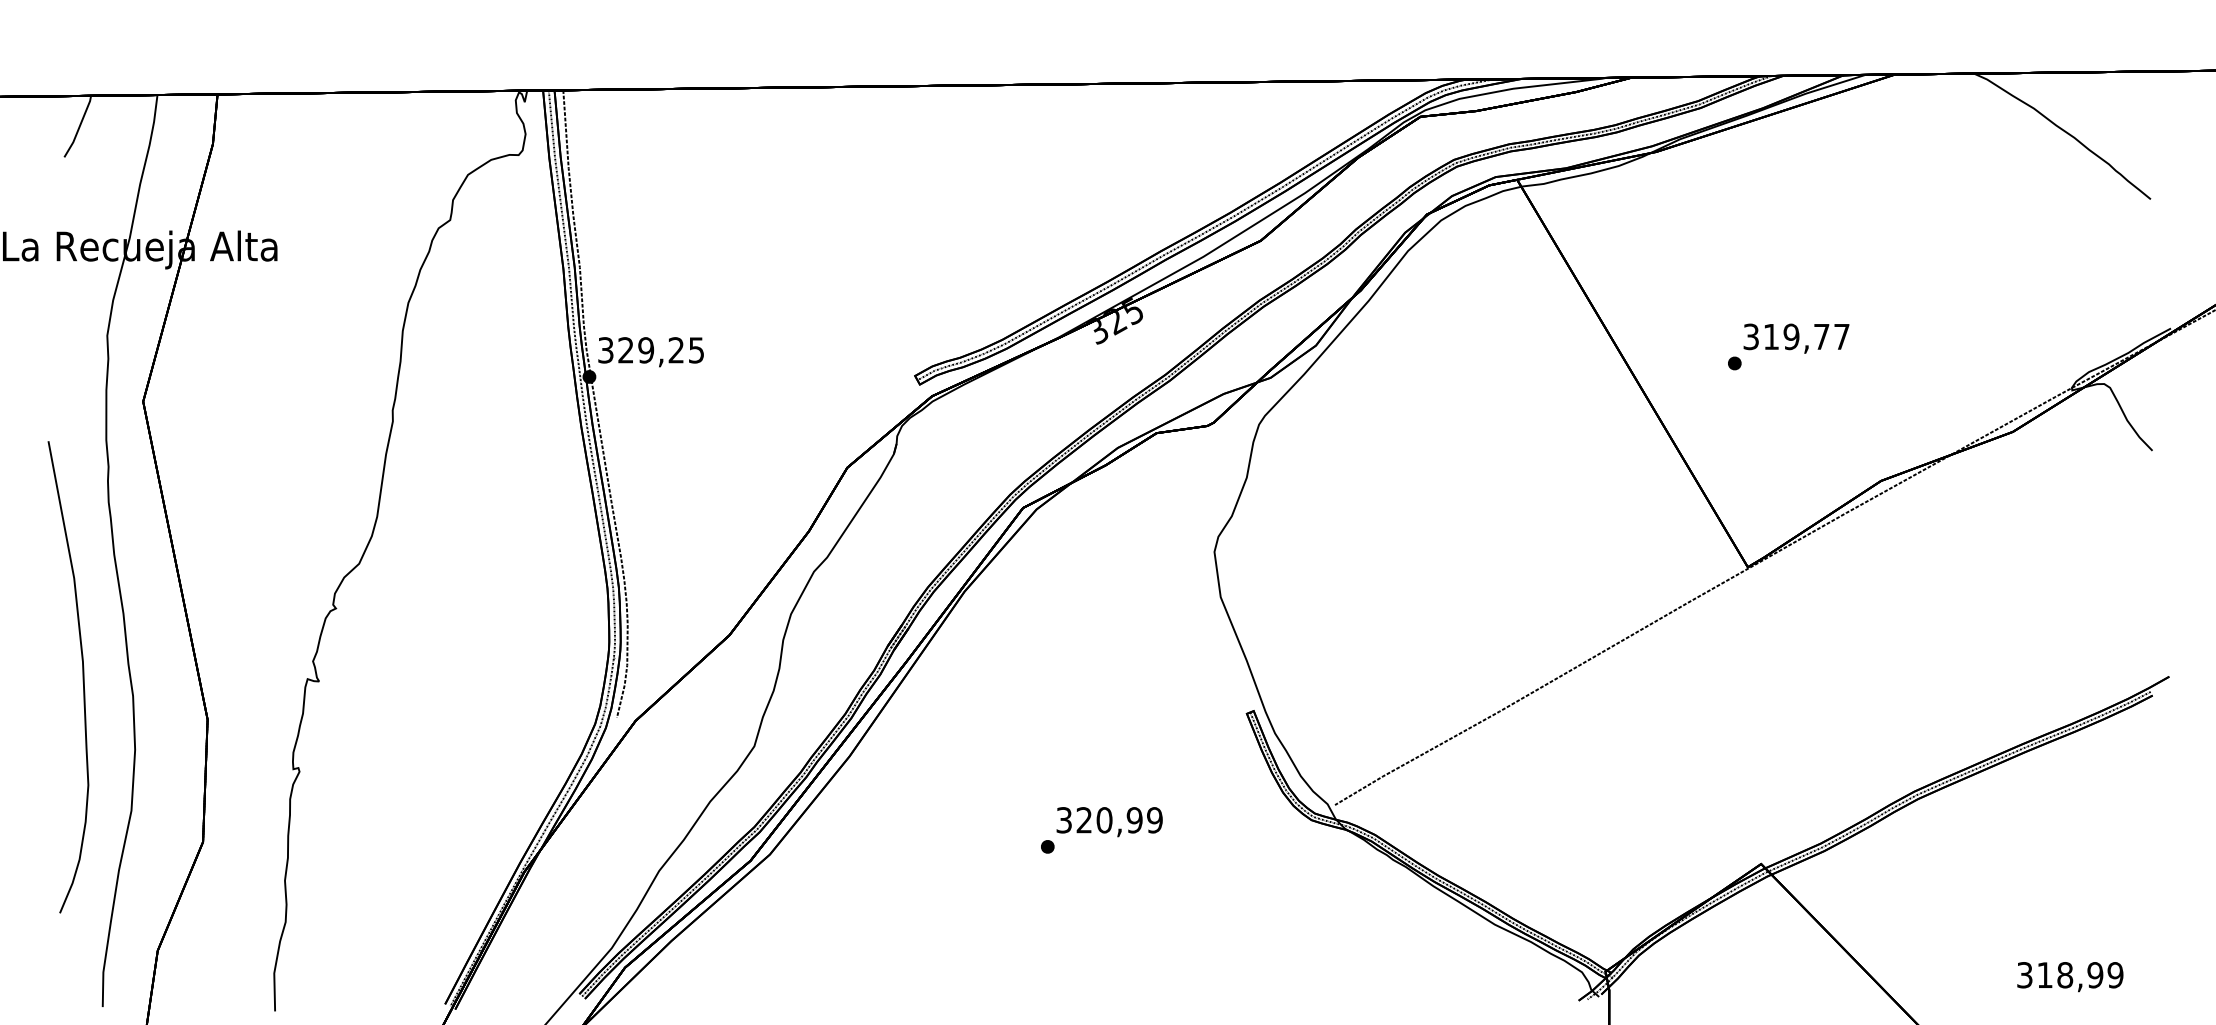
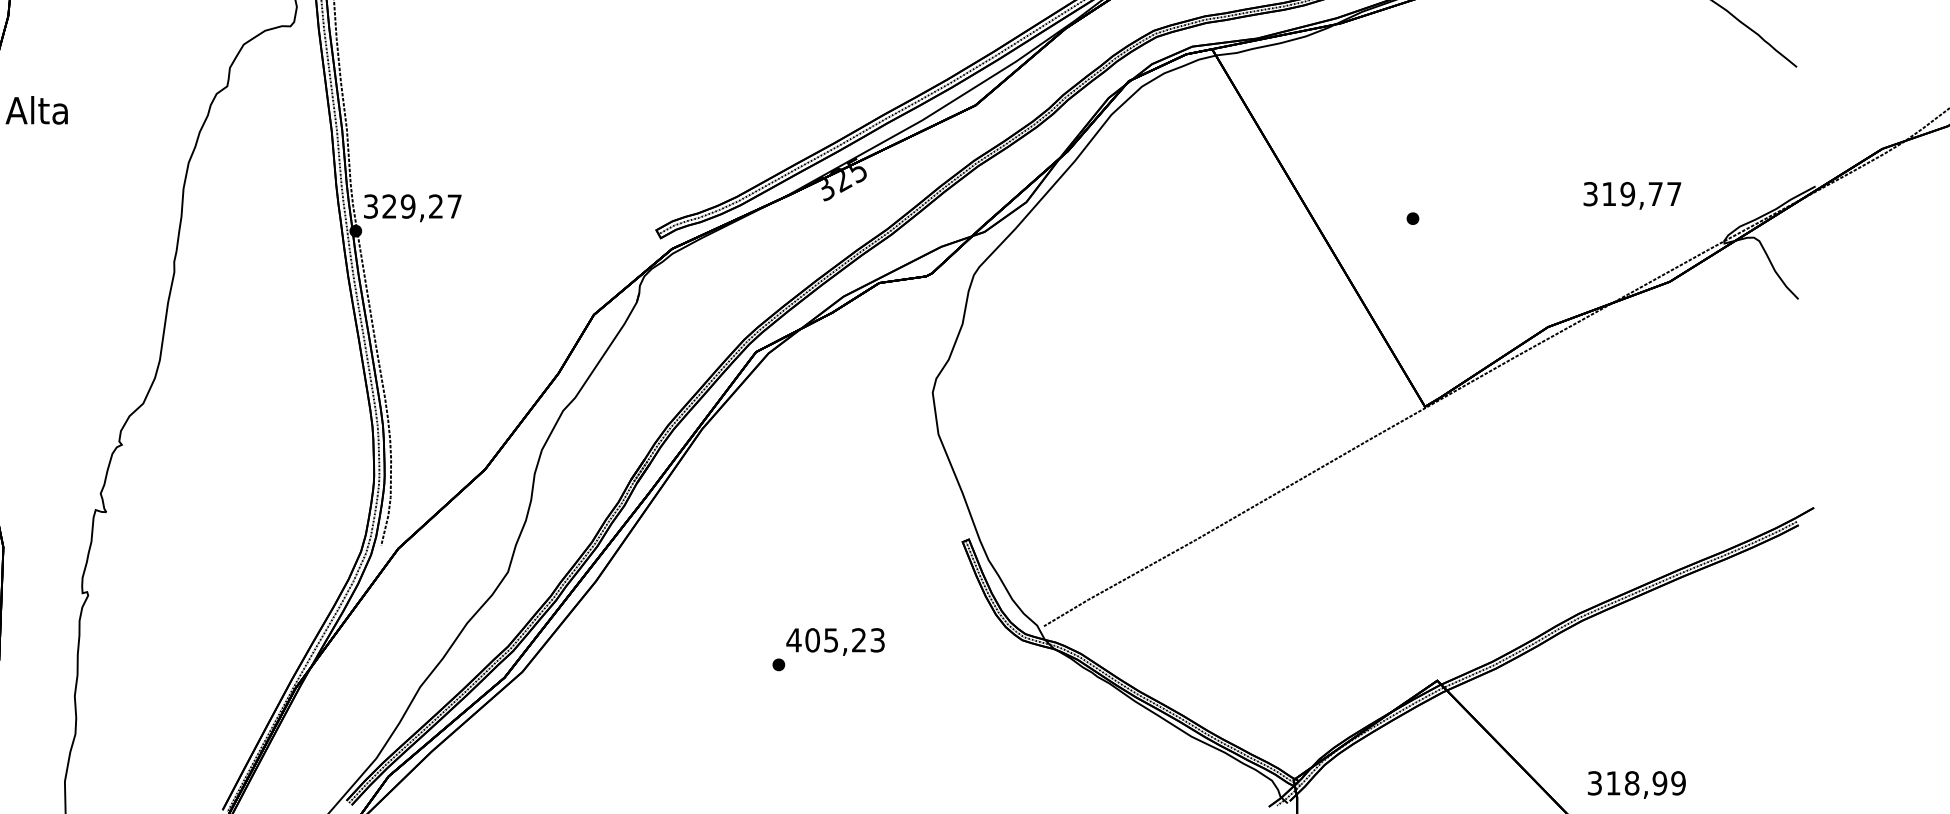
text: (1796, 338) -> (1632, 195), moved
text: (696, 350) -> (454, 206), 329,25 -> 329,27
text: (1108, 820) -> (834, 640), 320,99 -> 405,23
text: (2070, 977) -> (1636, 785), moved

